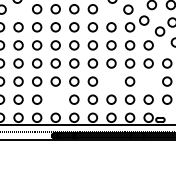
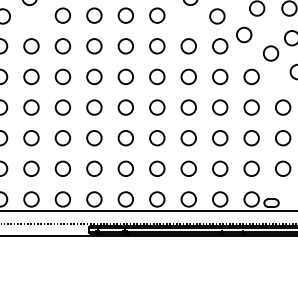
circle: (111, 81) -> (188, 137), added
circle: (148, 81) -> (251, 137), added
circle: (55, 99) -> (93, 168), added

